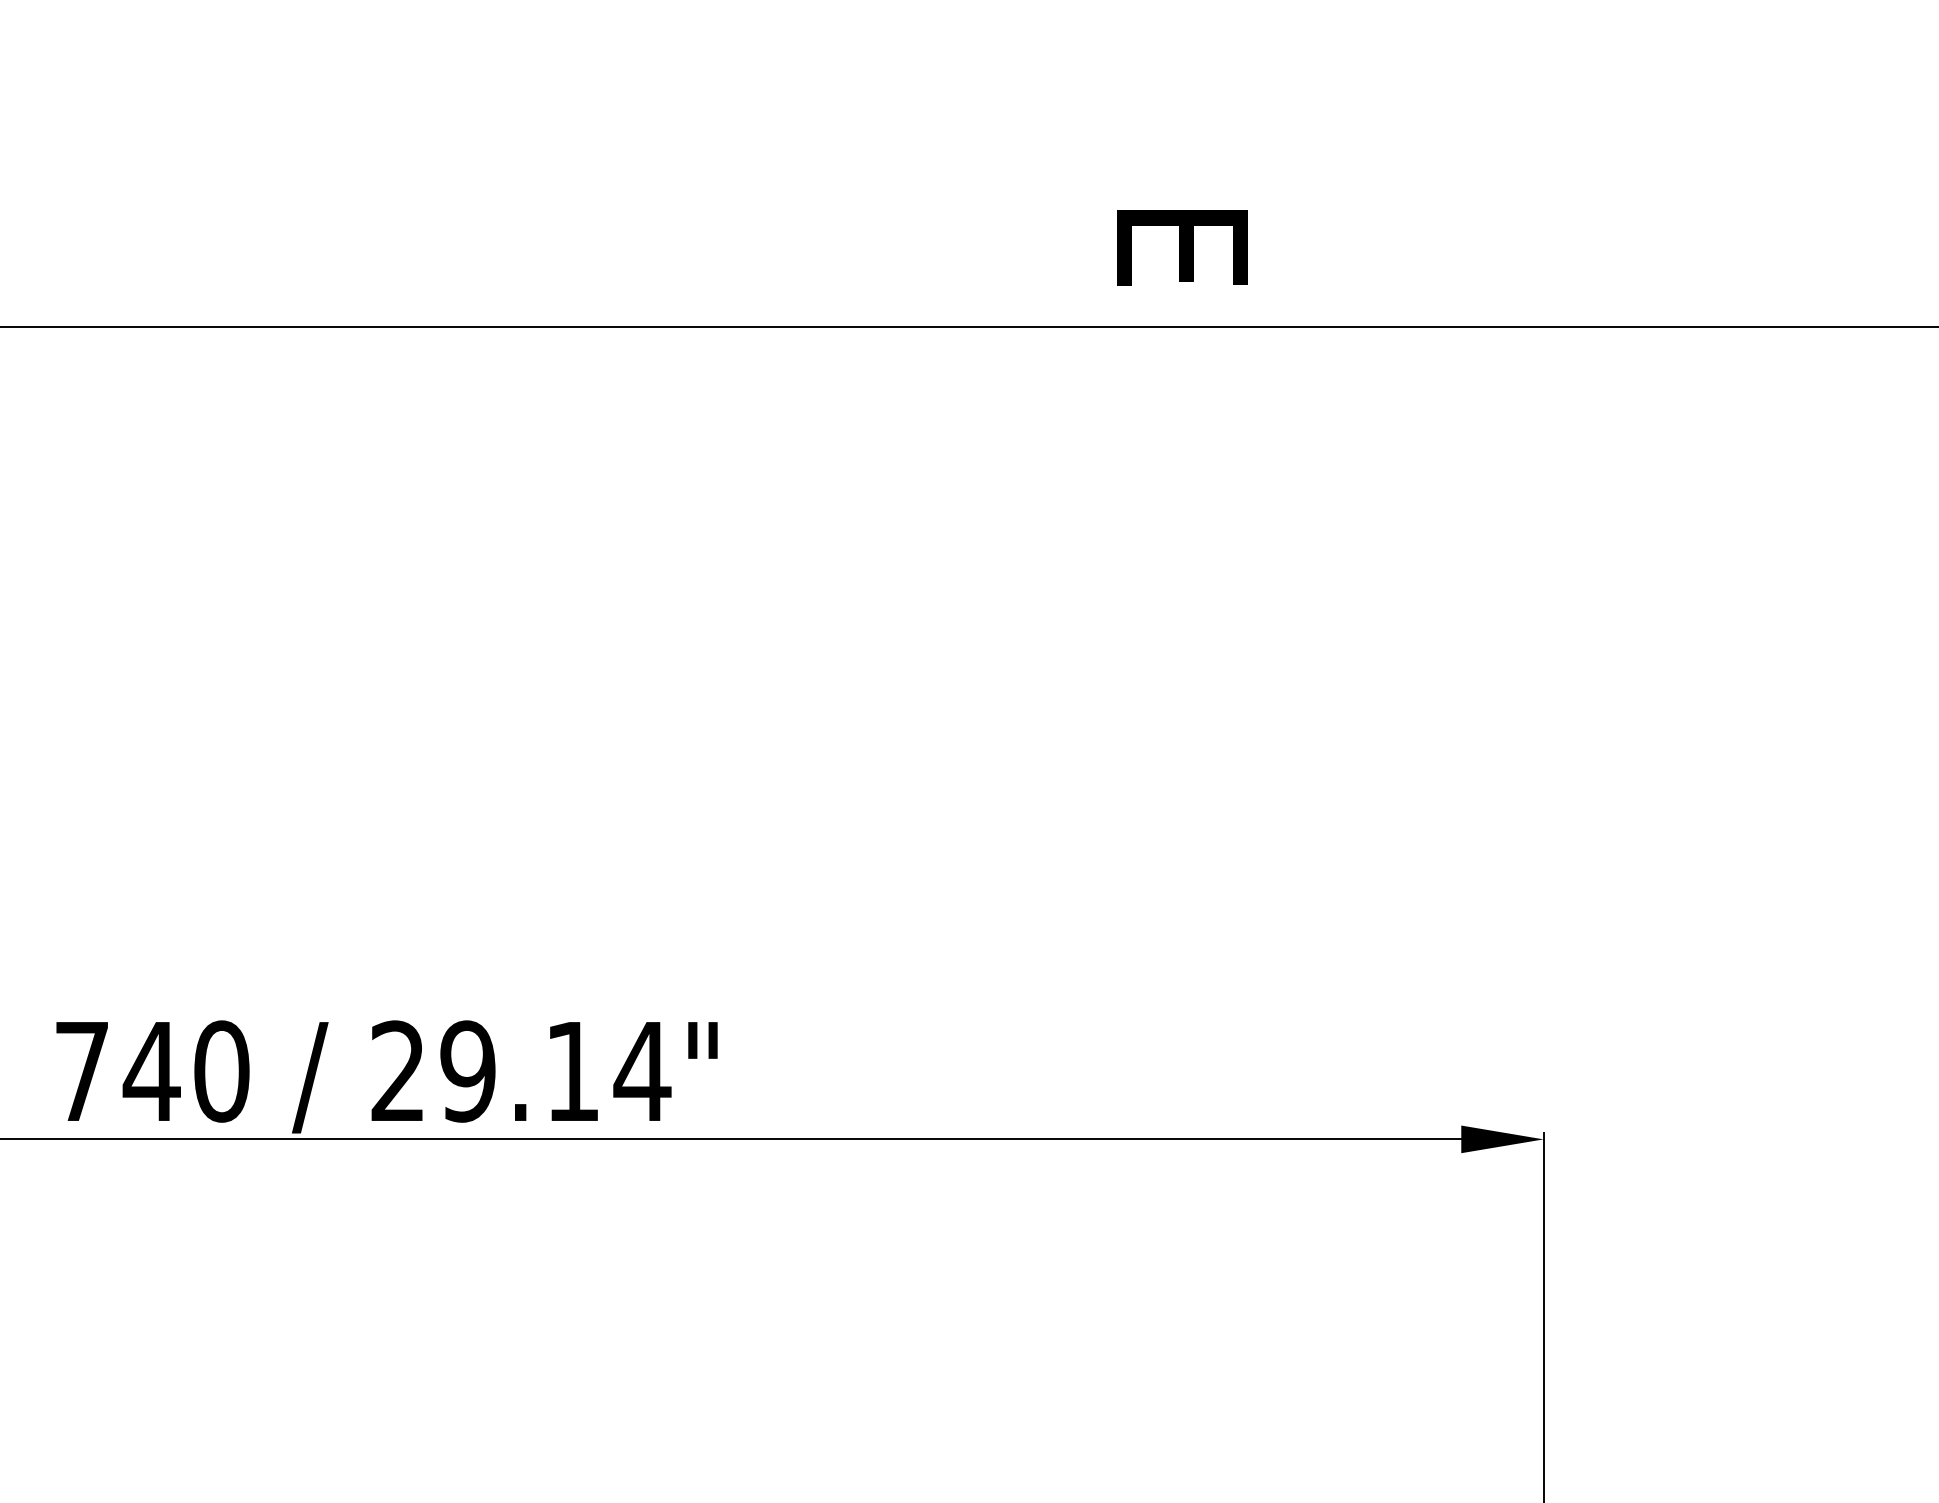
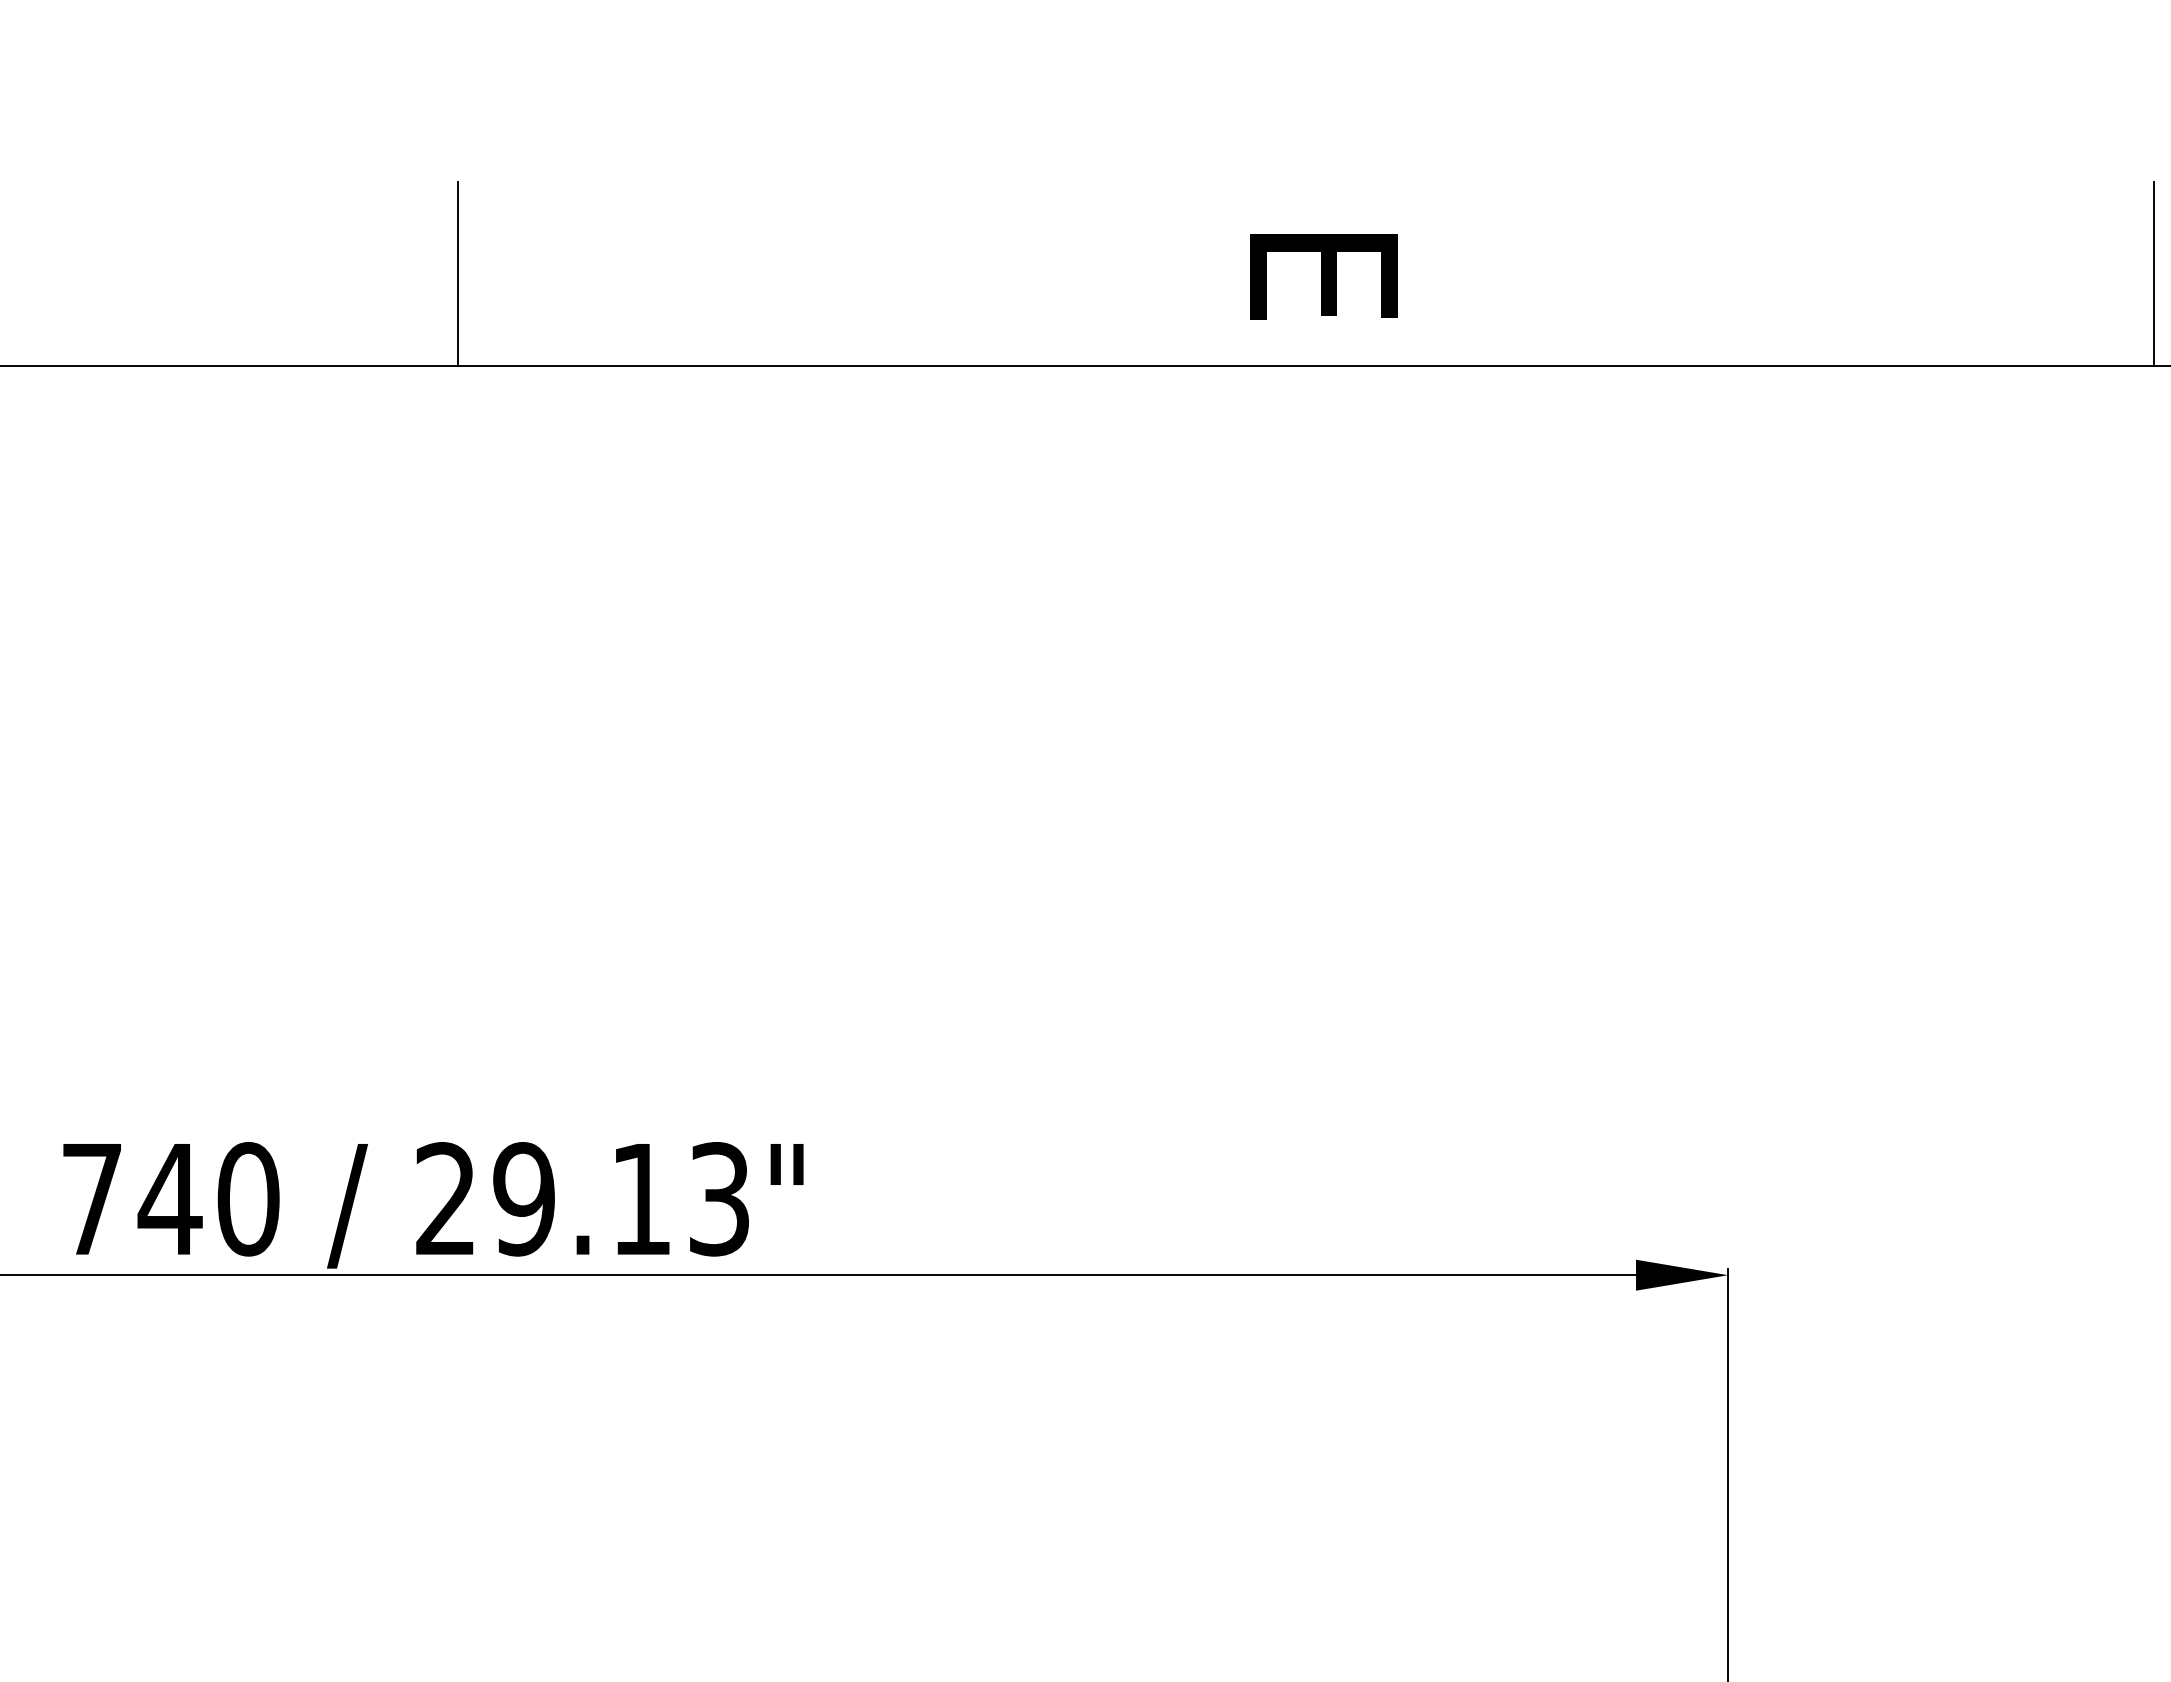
line: (408, 244) -> (457, 273), added
line: (1923, 244) -> (2153, 273), added
text: (641, 1071) -> (718, 1199), 29.14" -> 29.13"

